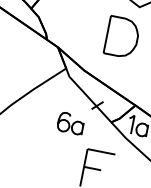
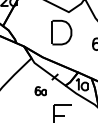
part: (70, 122) -> (40, 90), size x0.7

